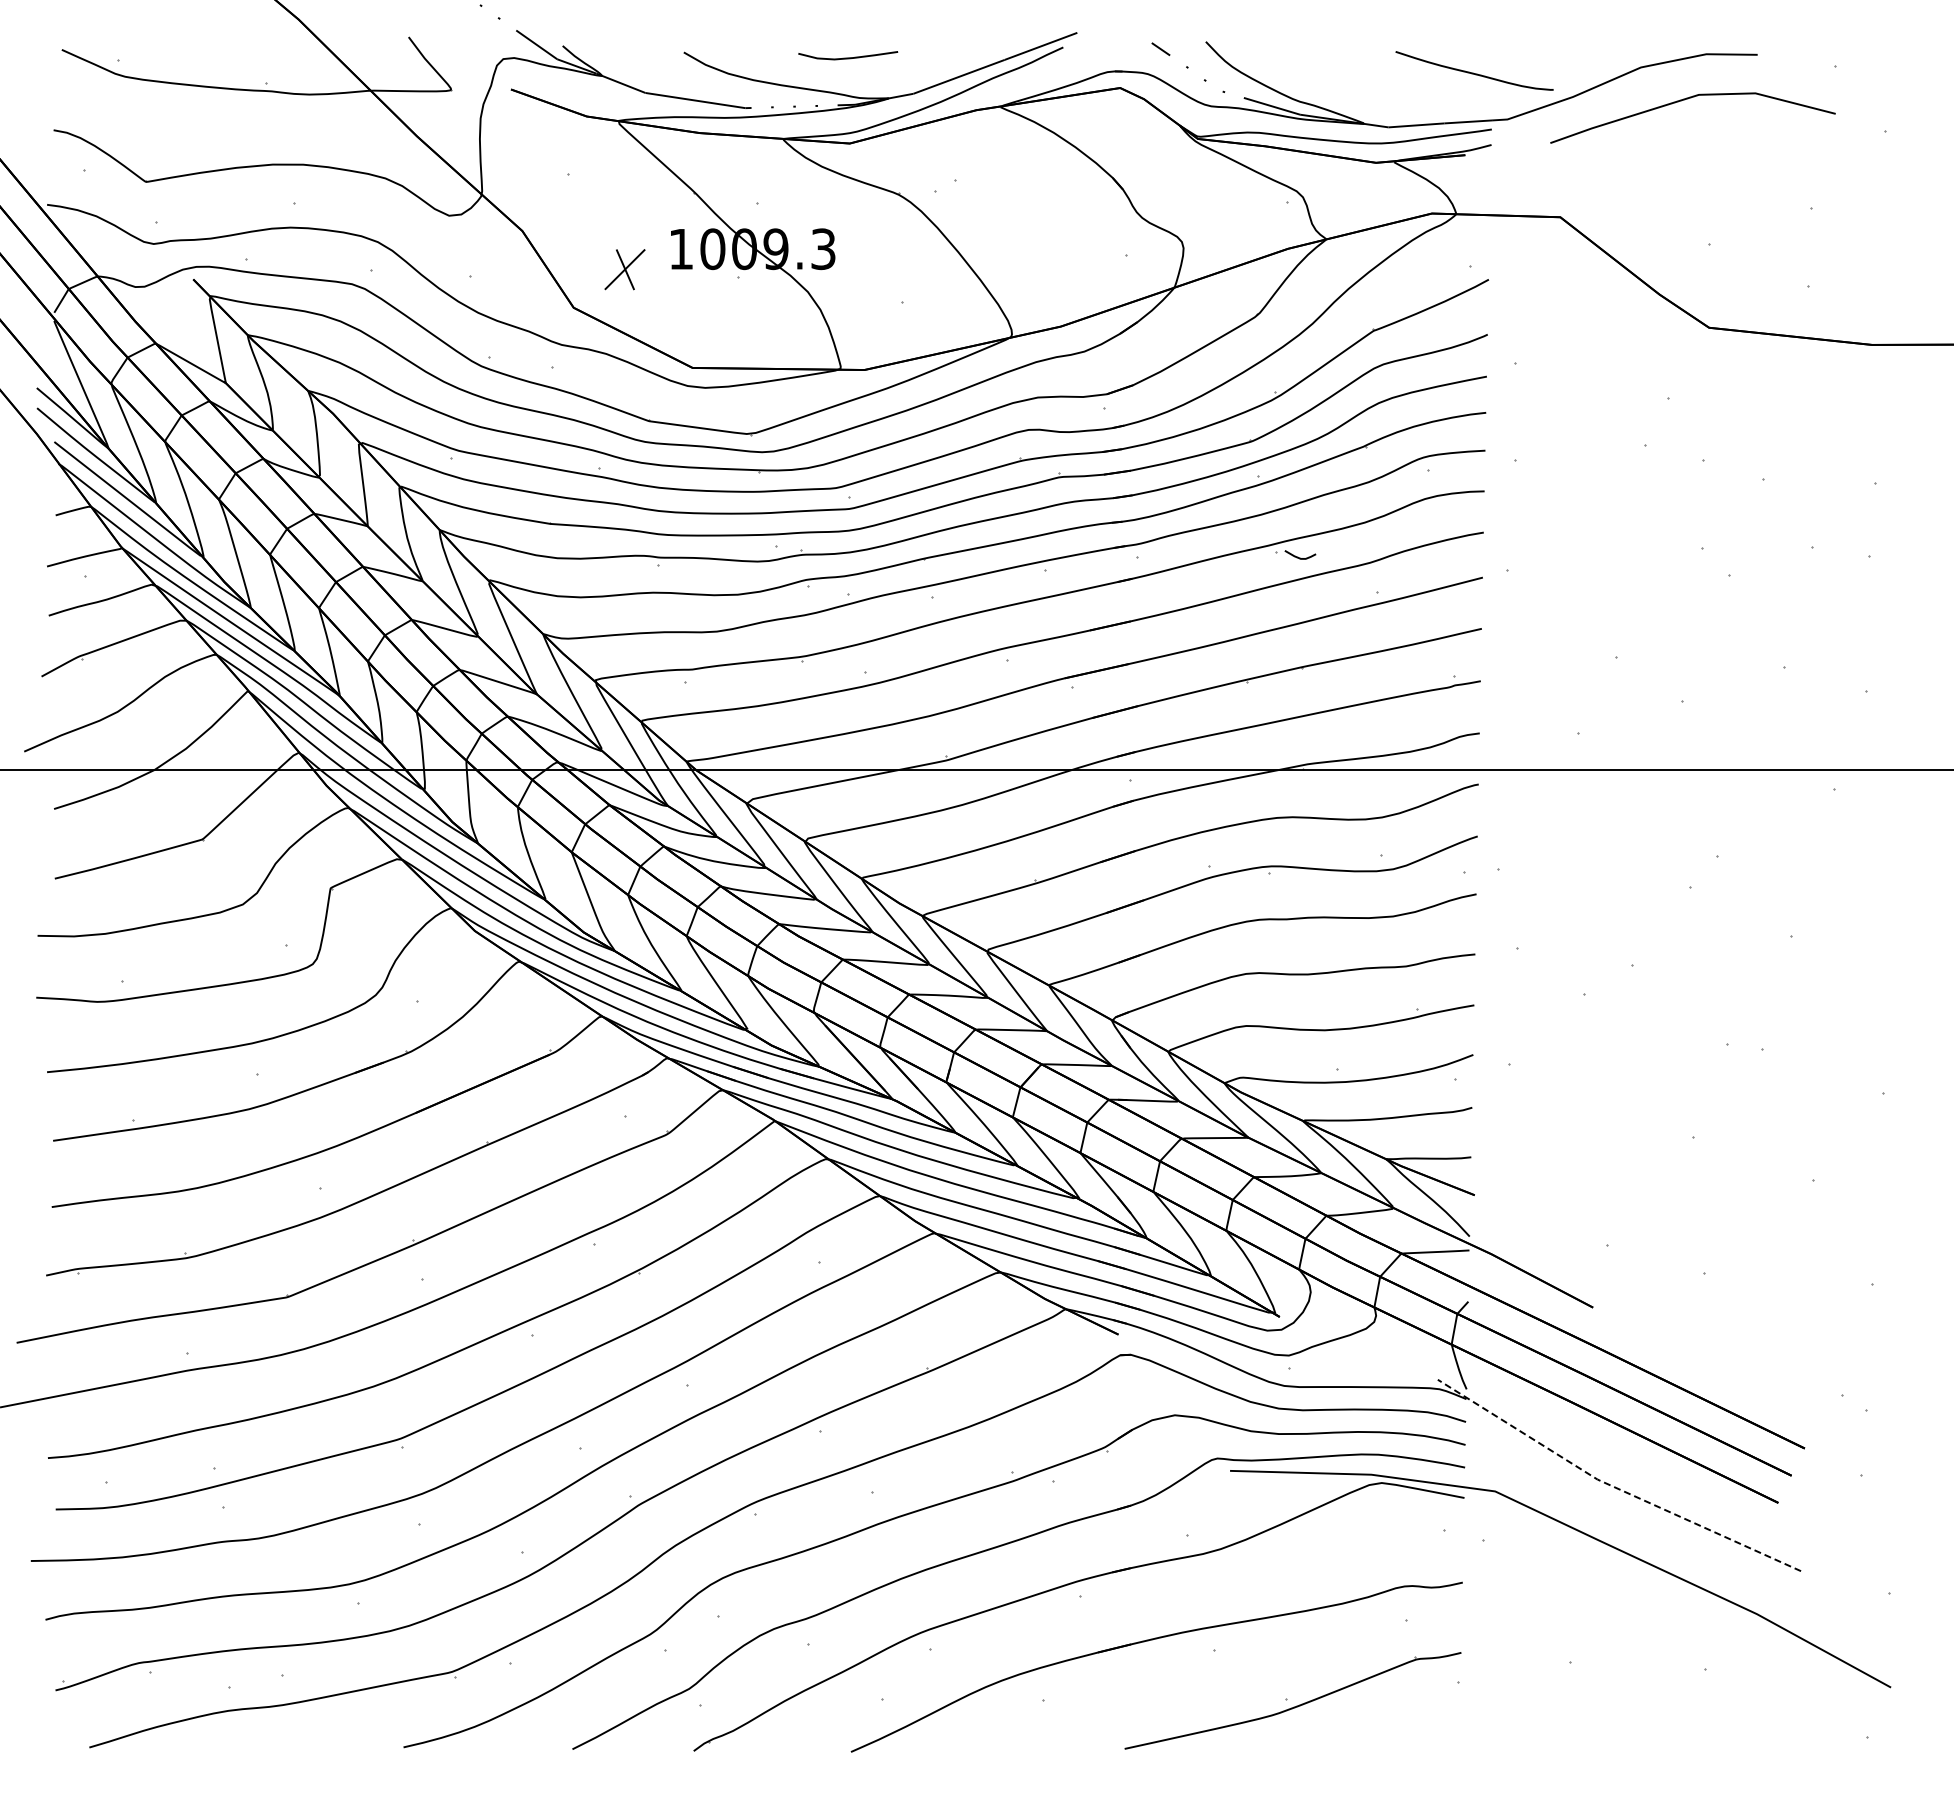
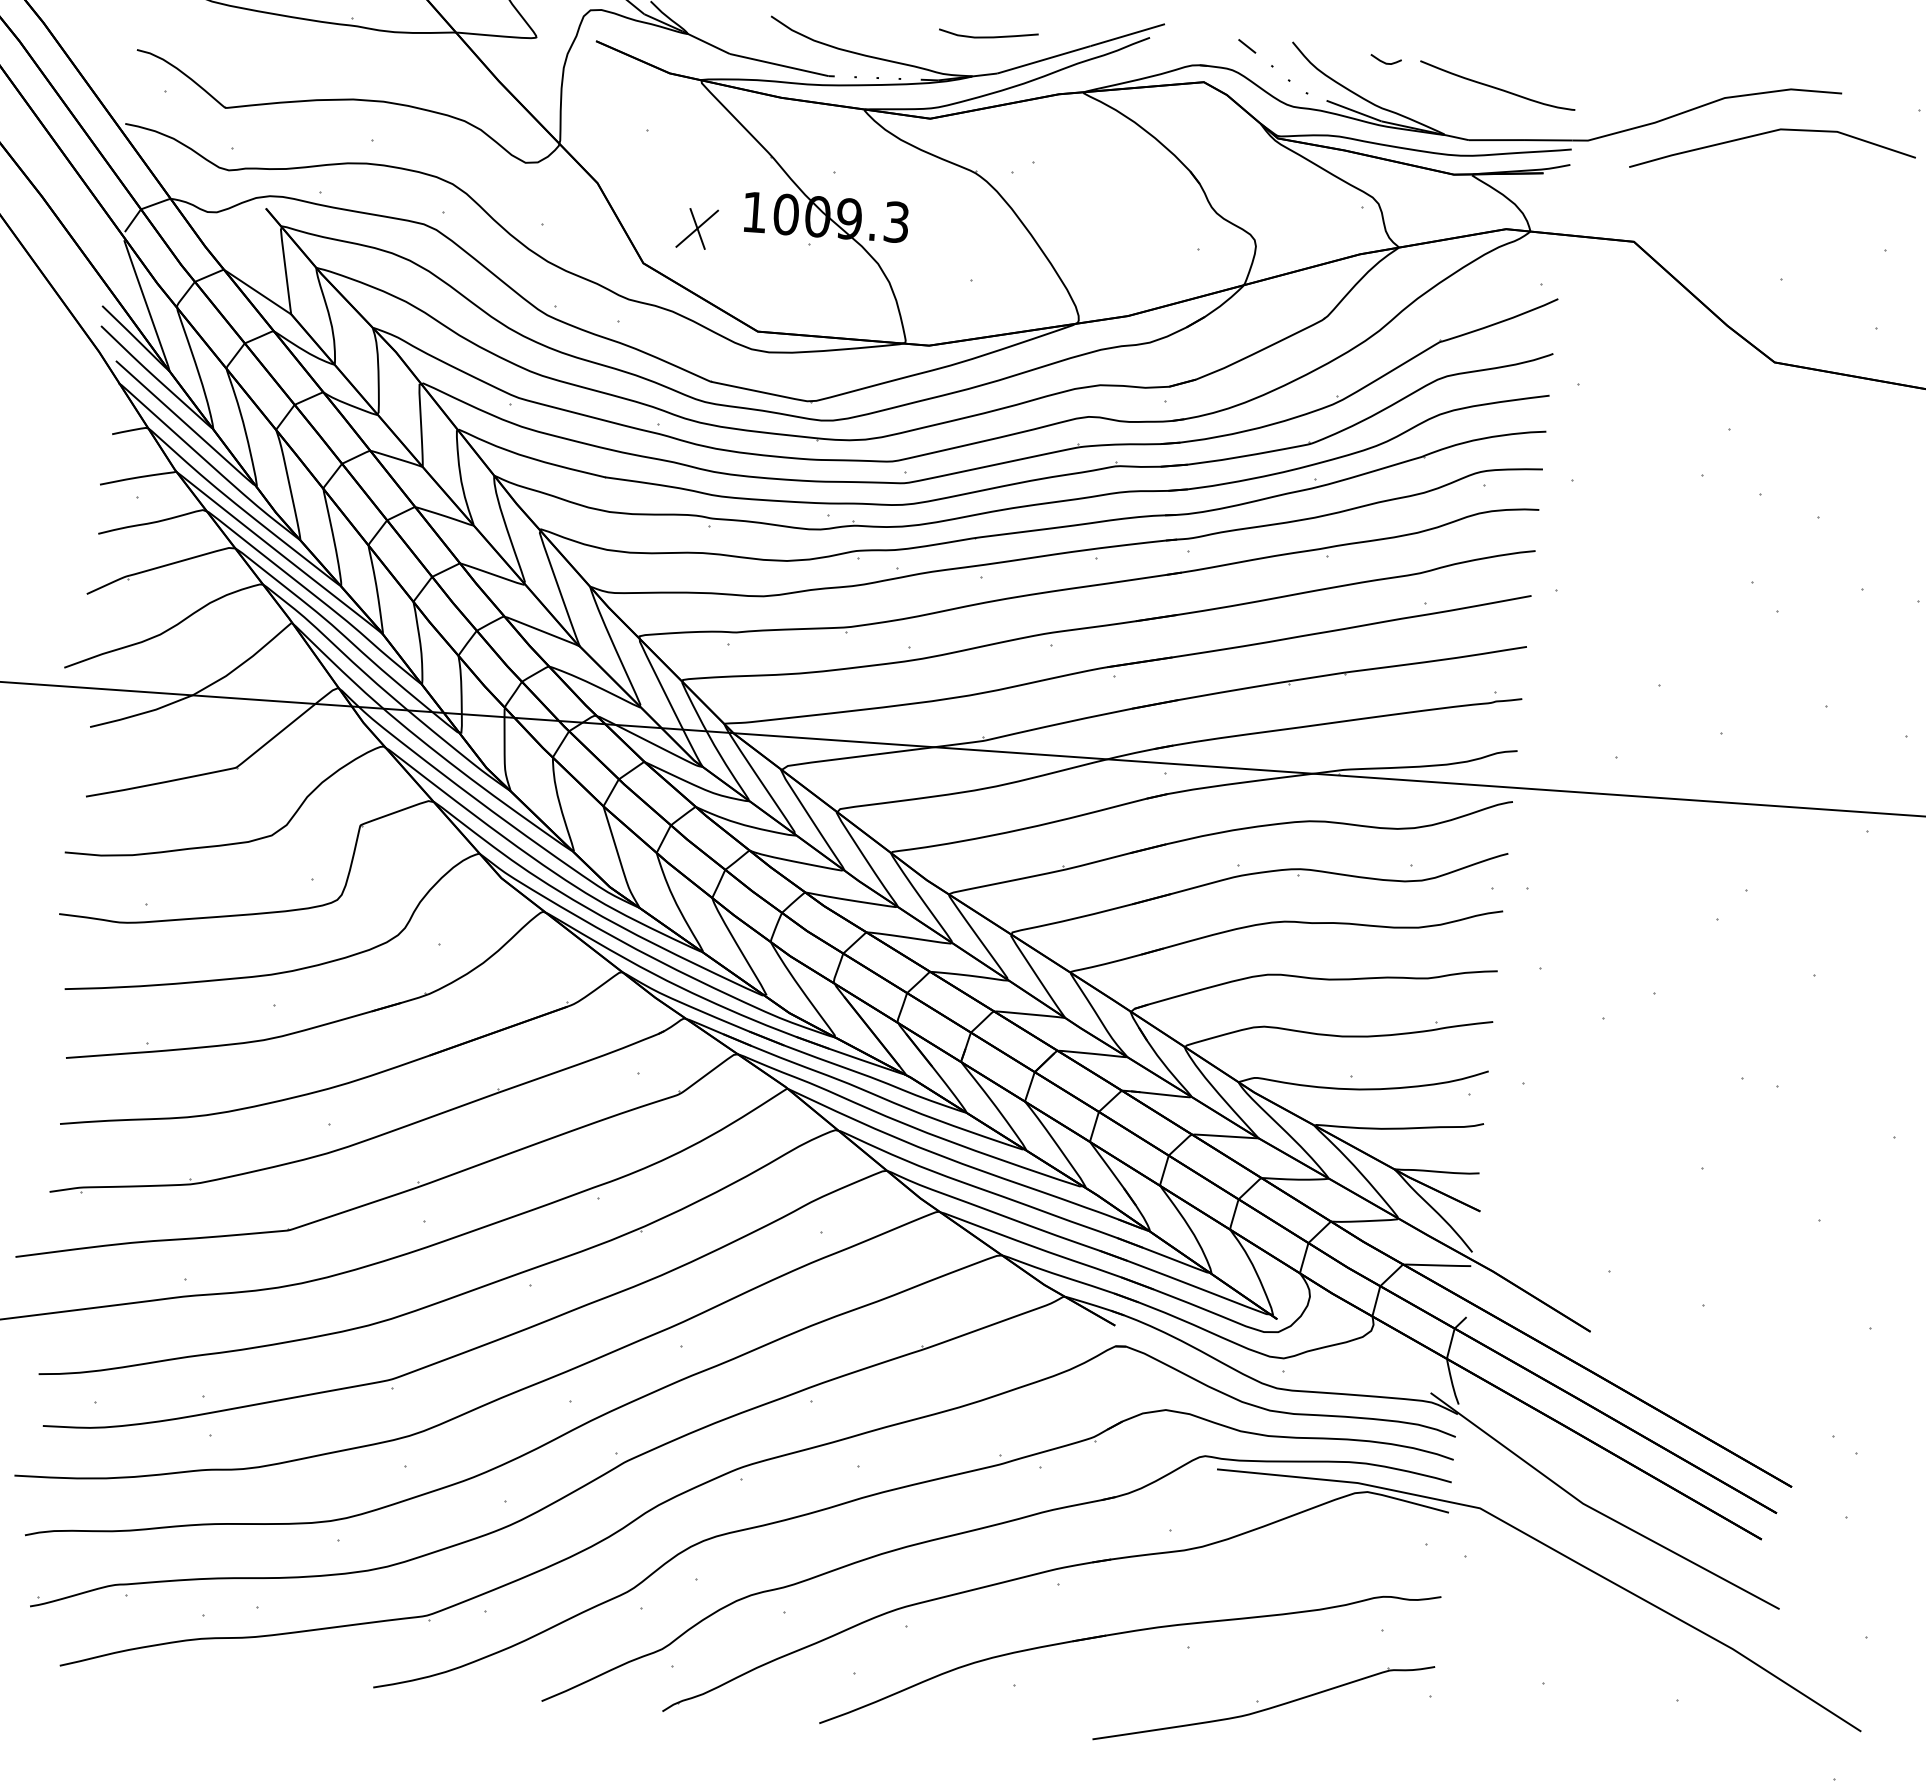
curve: (848, 57) -> (988, 36), moved
curve: (1473, 72) -> (1496, 87), moved
curve: (1298, 556) -> (1384, 61), moved
line: (1613, 1486) -> (1598, 1511), dashed -> solid

